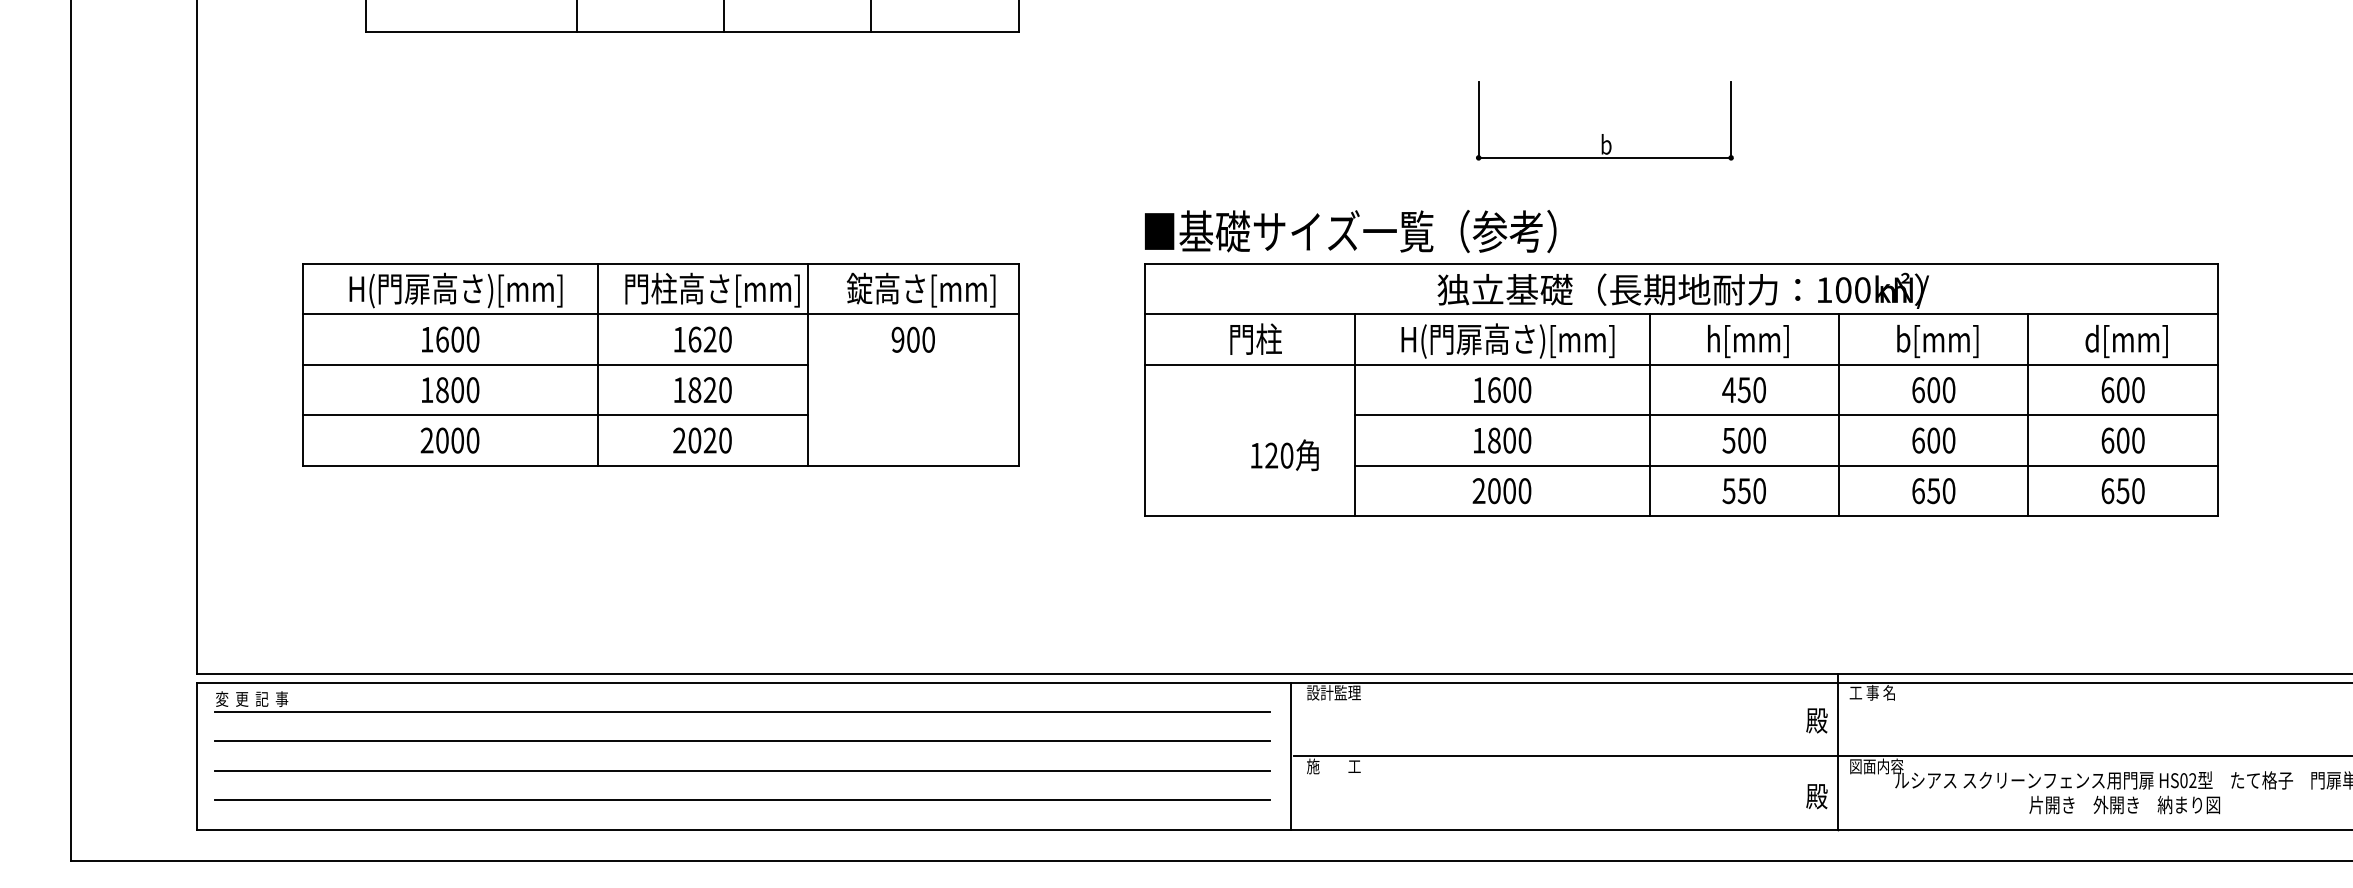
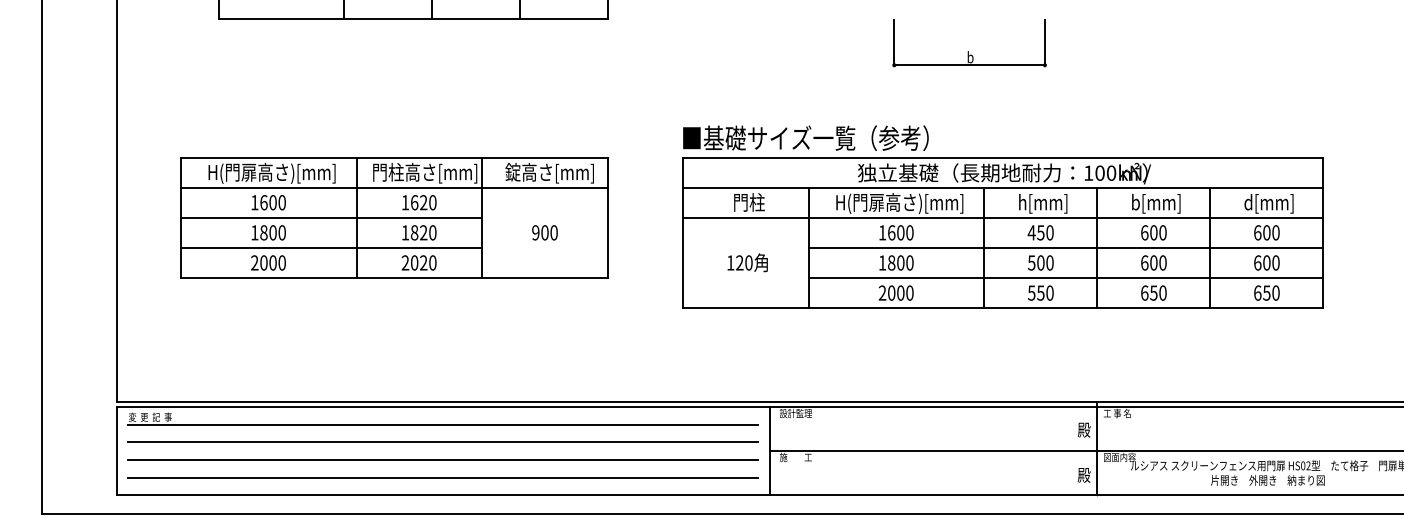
part: (1602, 134) -> (968, 51), moved
text: (912, 339) -> (544, 232), moved
text: (1284, 454) -> (747, 262), moved

